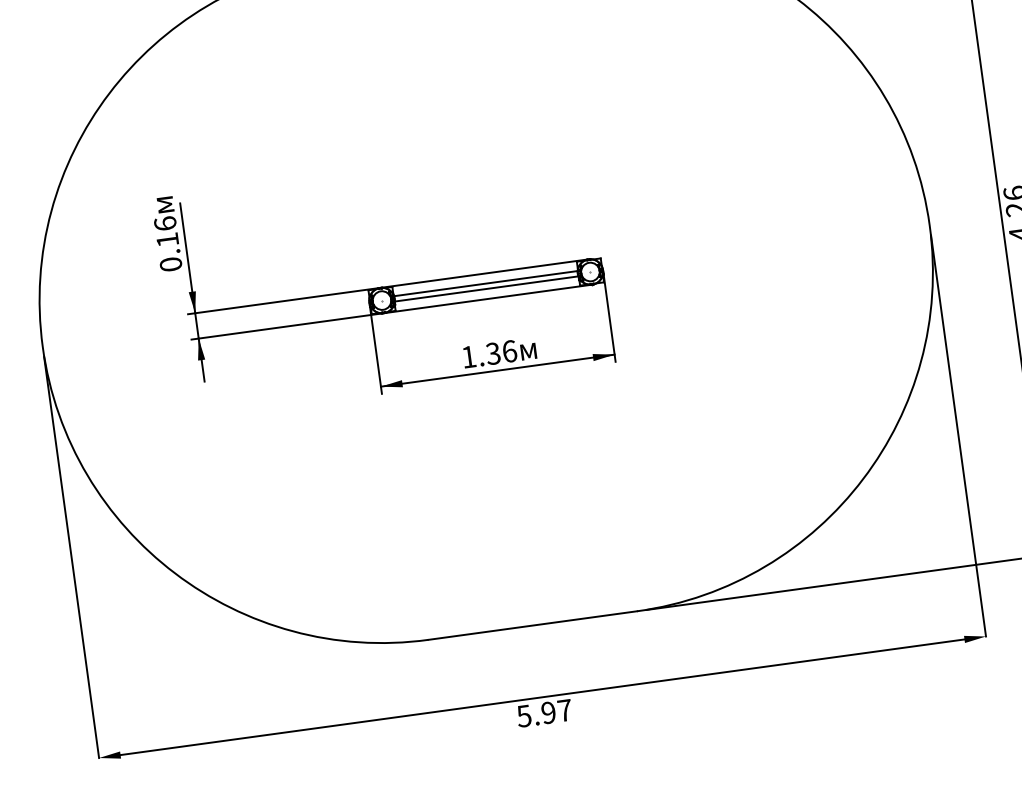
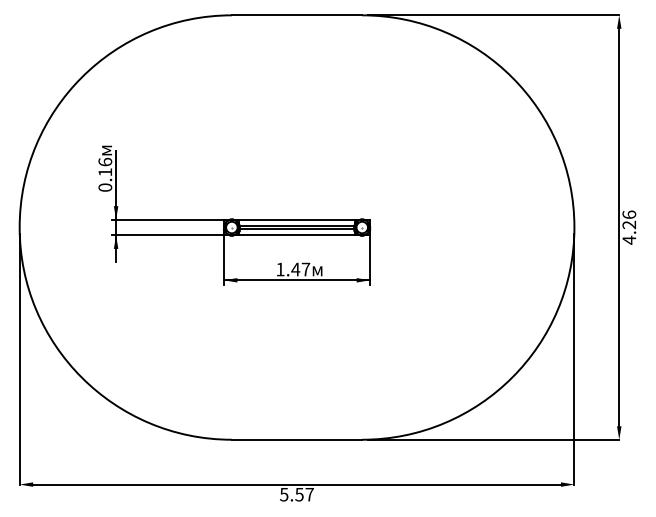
text: (500, 352) -> (300, 269), 1.36 -> 1.47
text: (548, 712) -> (299, 494), 5.97 -> 5.57

